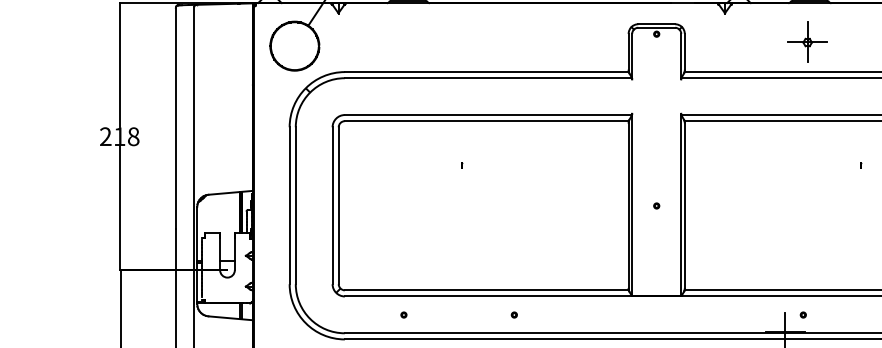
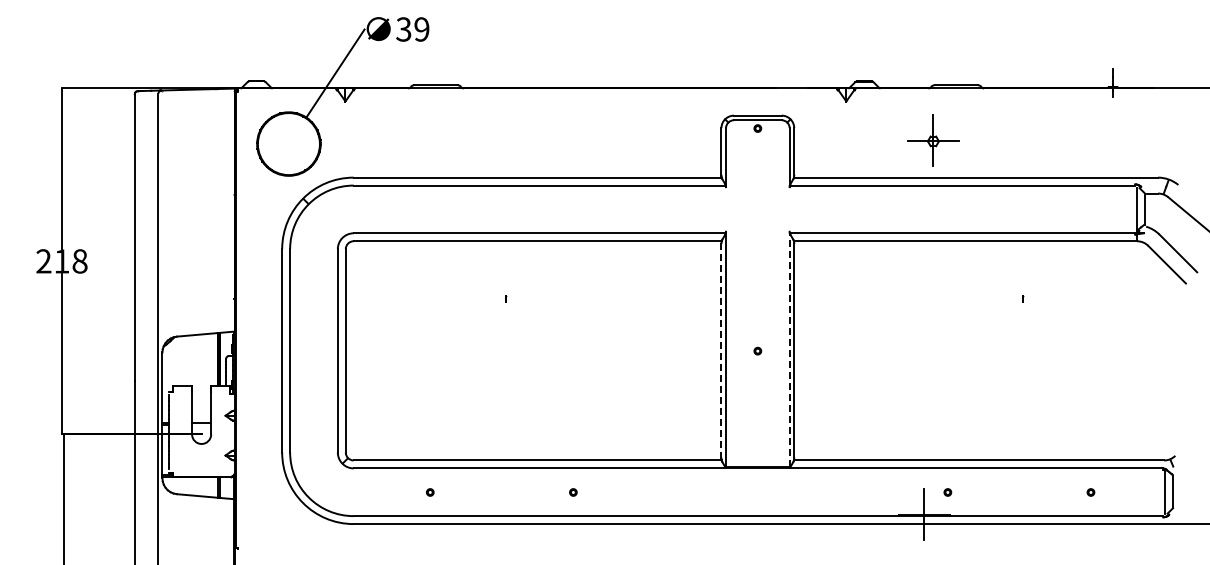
part: (807, 41) -> (933, 140), moved
line: (681, 204) -> (789, 349), solid -> dashed
line: (628, 205) -> (721, 350), solid -> dashed

